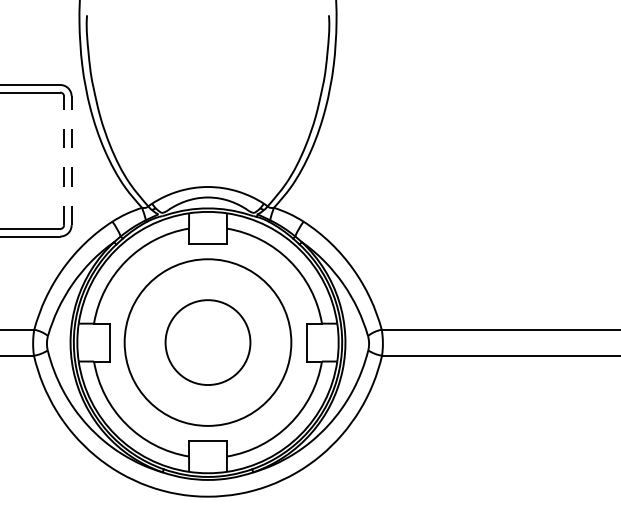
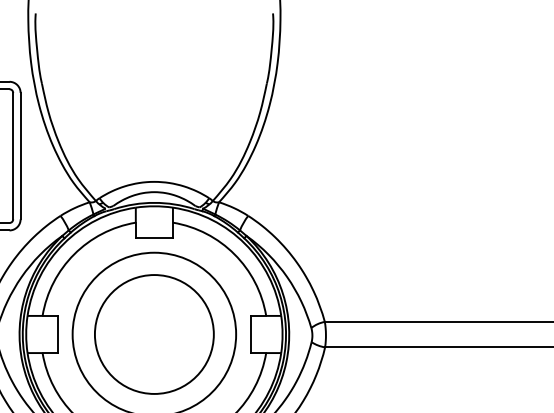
line: (64, 160) -> (13, 155), dashed -> solid
line: (71, 160) -> (20, 155), dashed -> solid
circle: (207, 342) -> (153, 334), size x1.43

